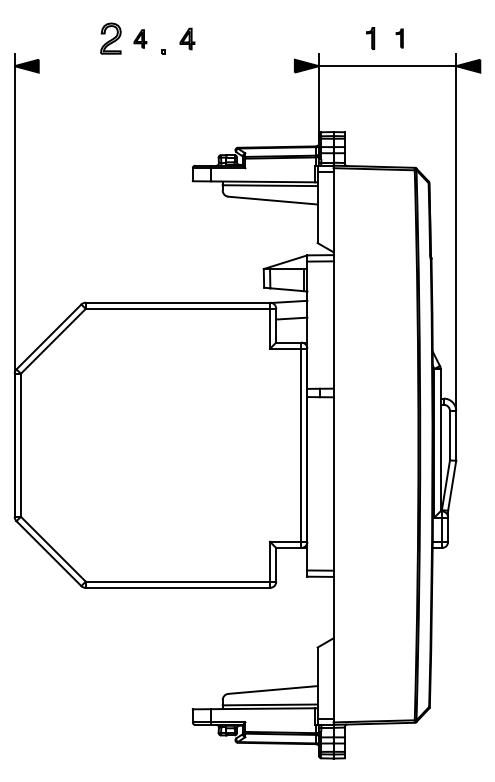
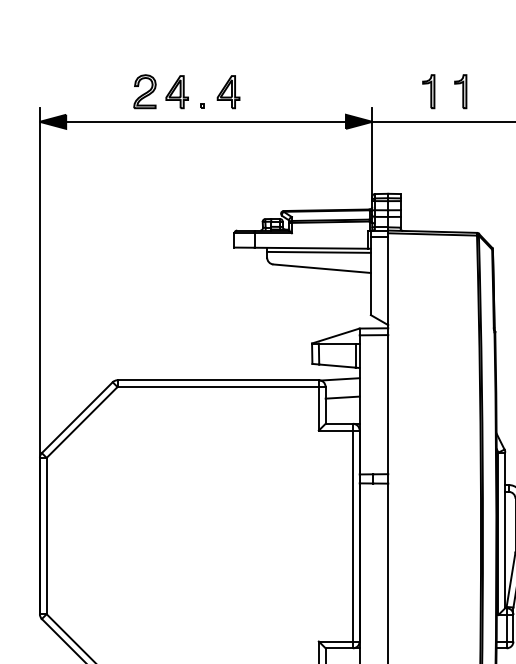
part: (140, 38) -> (177, 91), size x1.67
part: (187, 38) -> (228, 91), size x1.43
part: (370, 38) -> (428, 91), size x1.43
part: (399, 38) -> (460, 91), size x1.67
line: (166, 66) -> (205, 122), added

